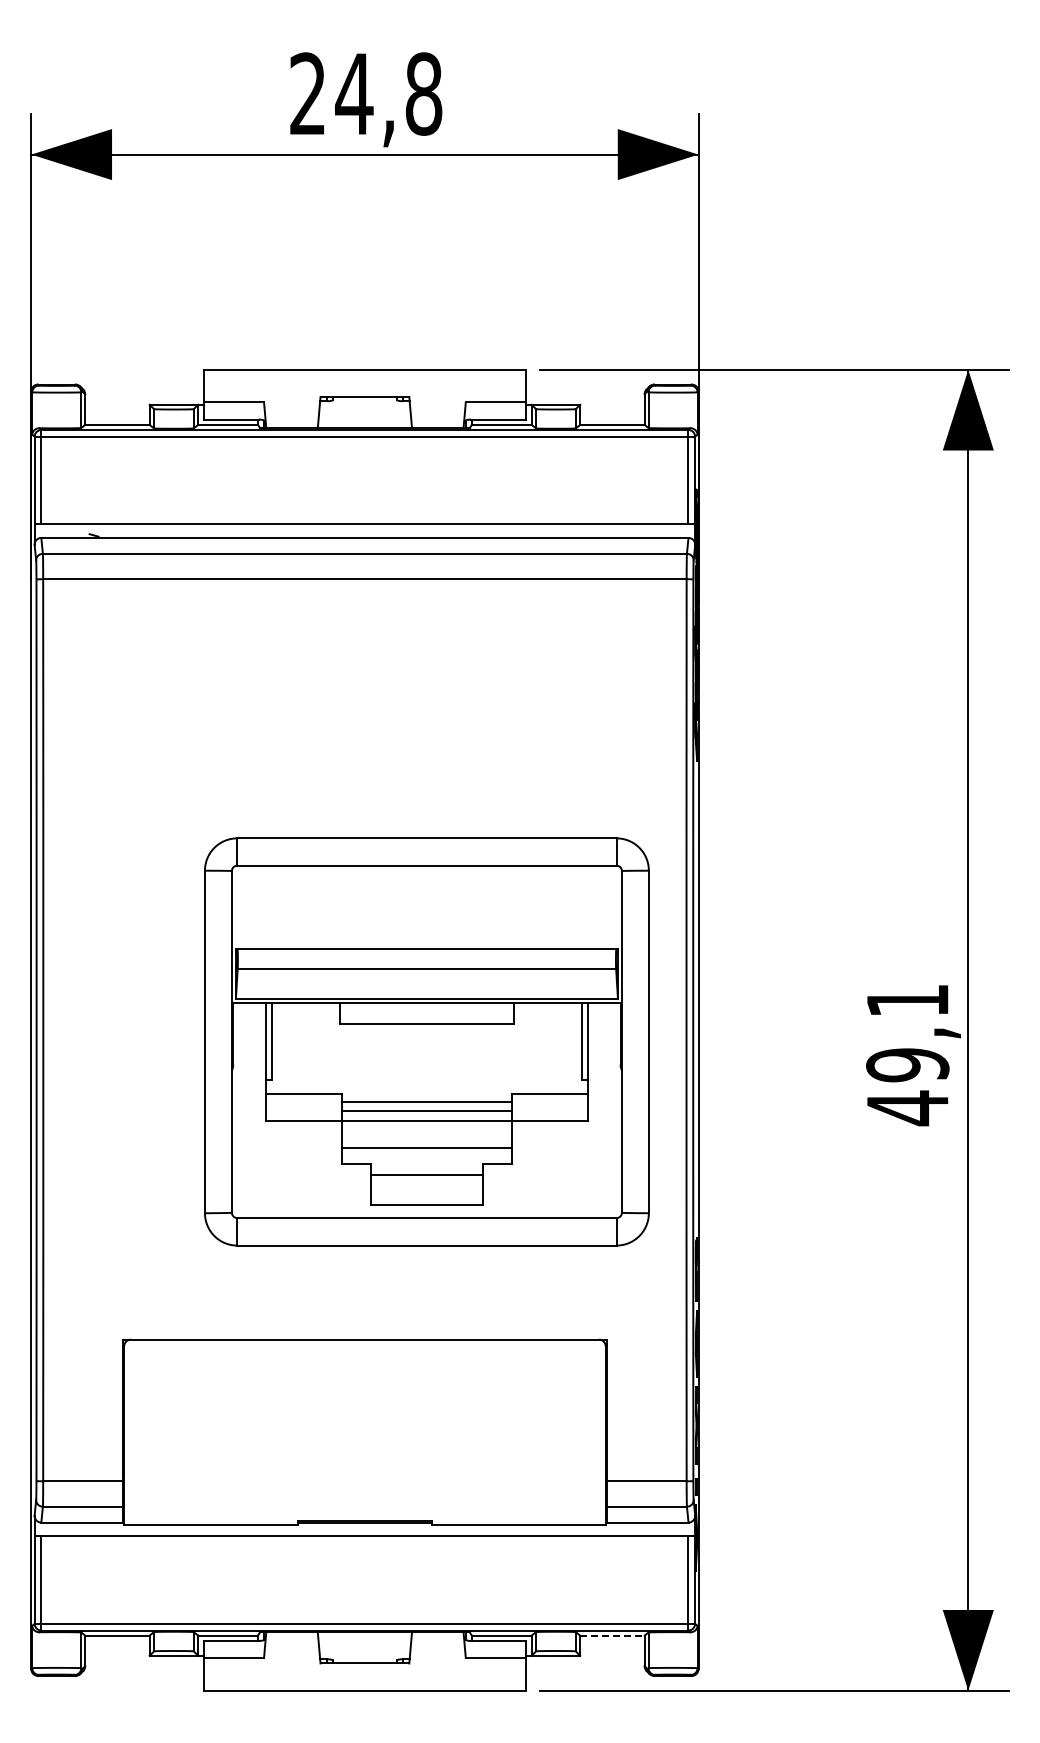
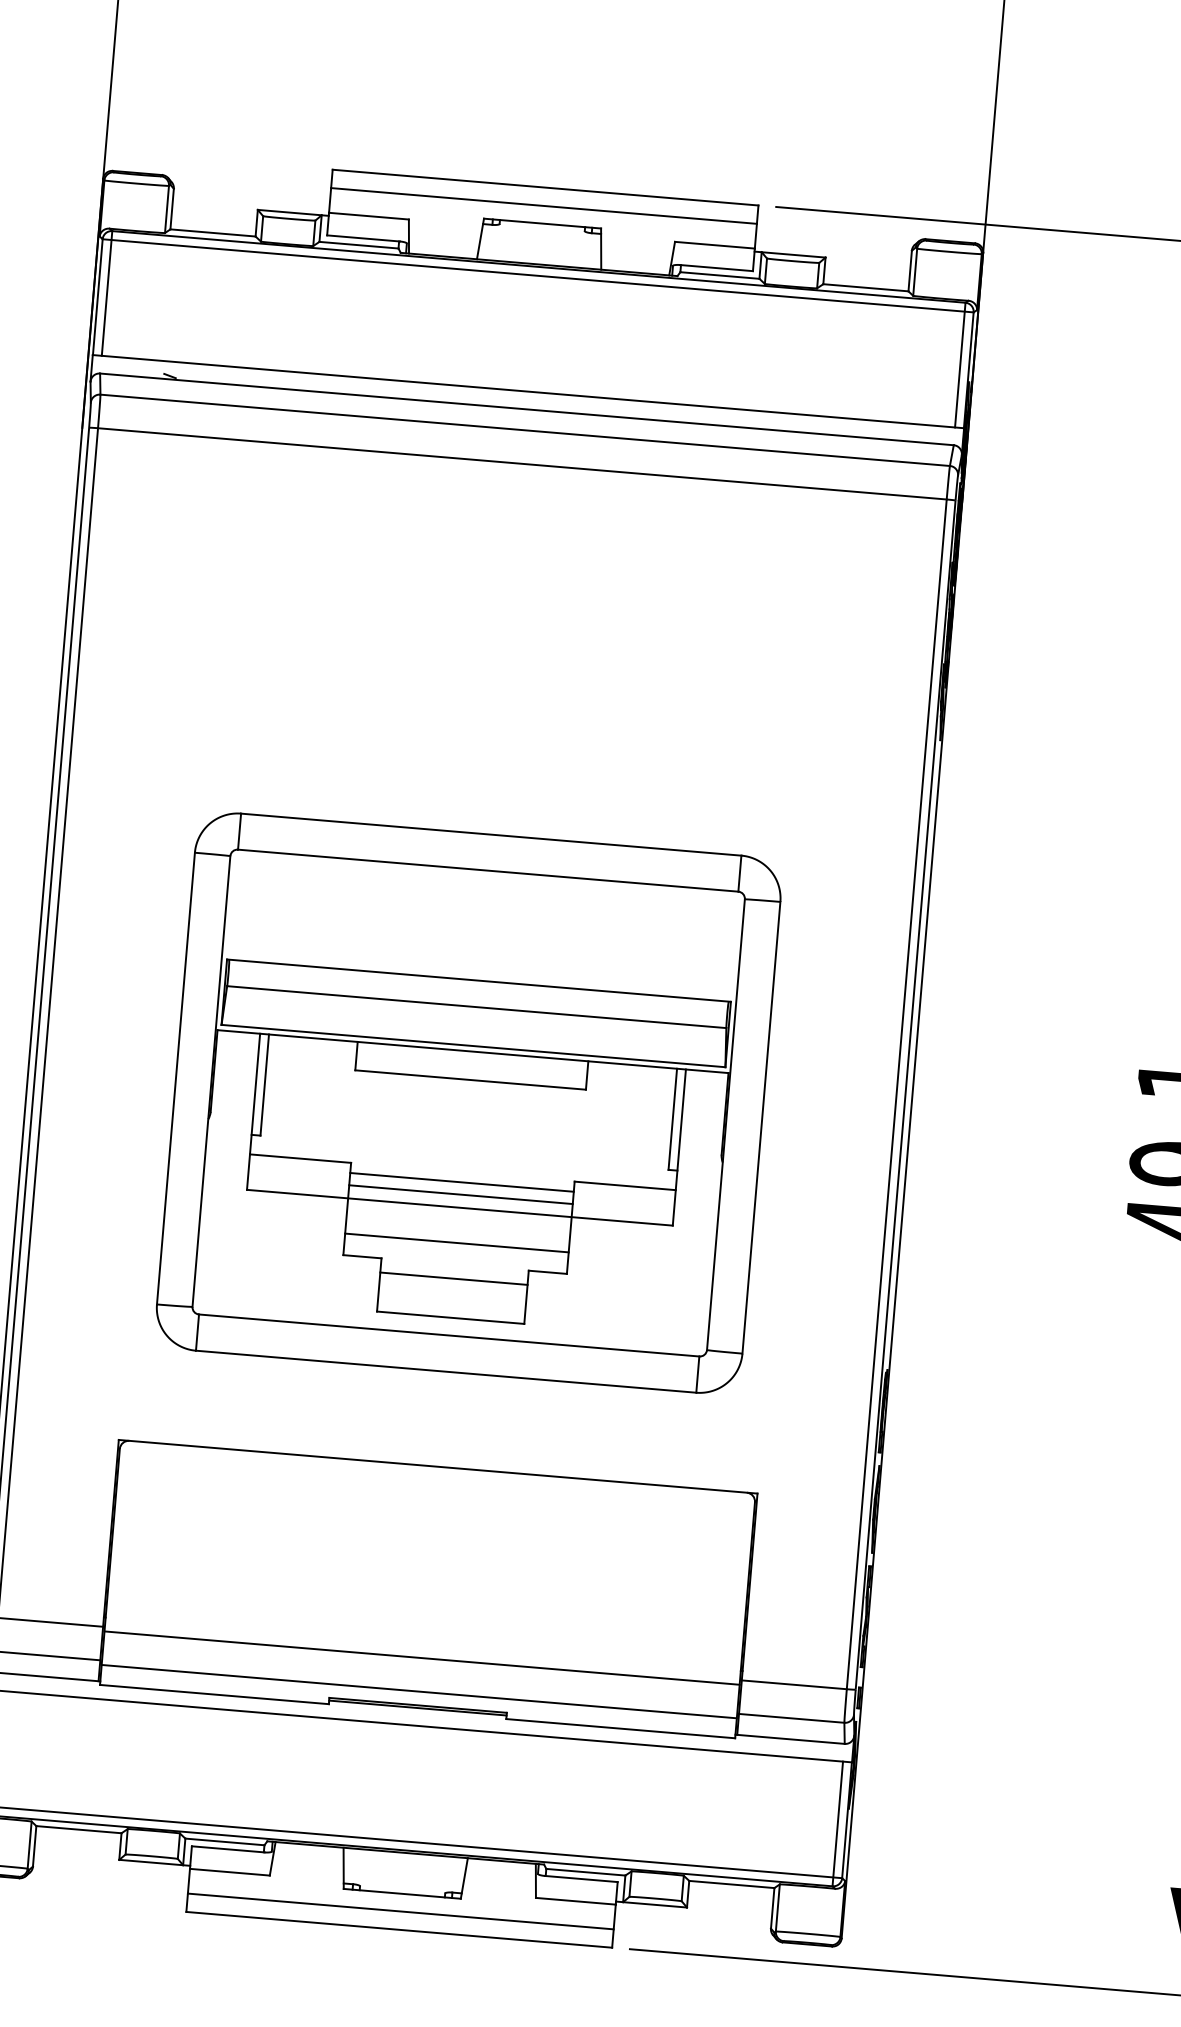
line: (364, 383) -> (543, 205), added
part: (426, 1041) -> (468, 1102), moved
line: (364, 1484) -> (421, 1657), added
line: (364, 1510) -> (418, 1692), added
line: (612, 1635) -> (731, 1884), dashed -> solid
line: (364, 1676) -> (400, 1911), added

